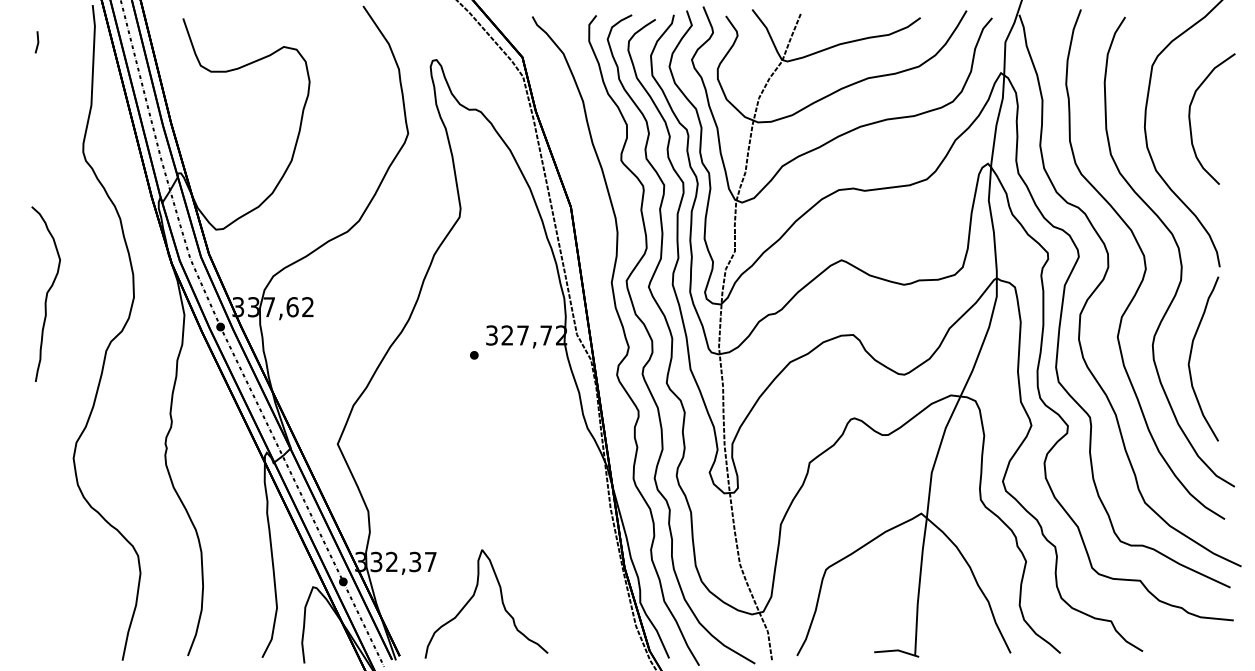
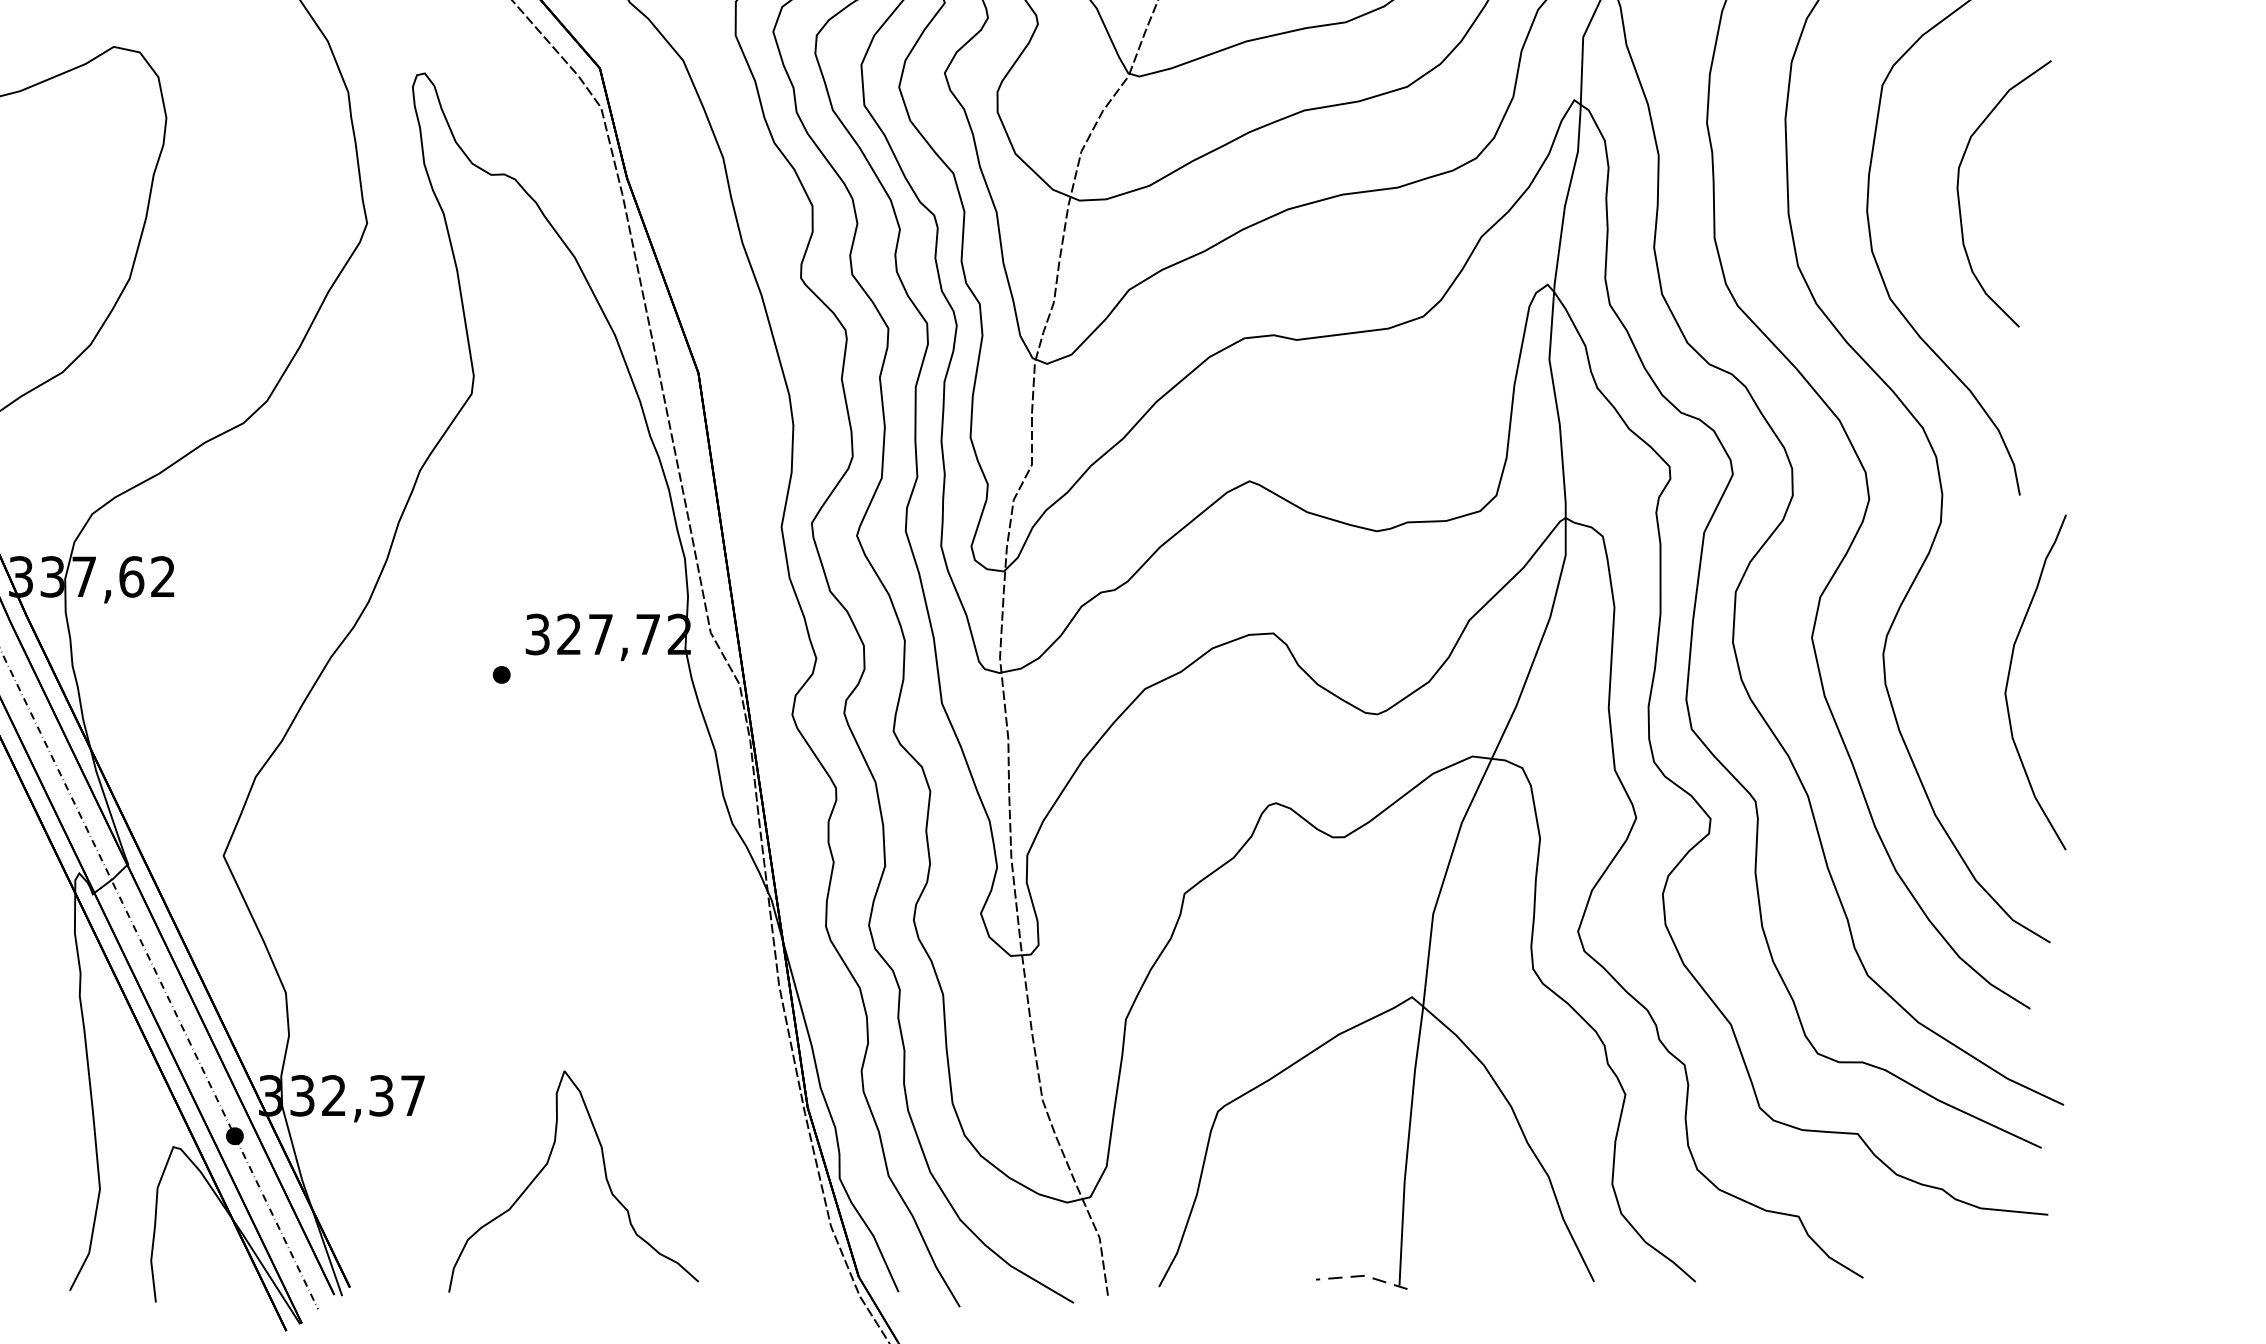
curve: (1191, 356) -> (2011, 677), moved
curve: (473, 597) -> (546, 1168), moved
line: (897, 650) -> (1363, 1275), solid -> dashed

